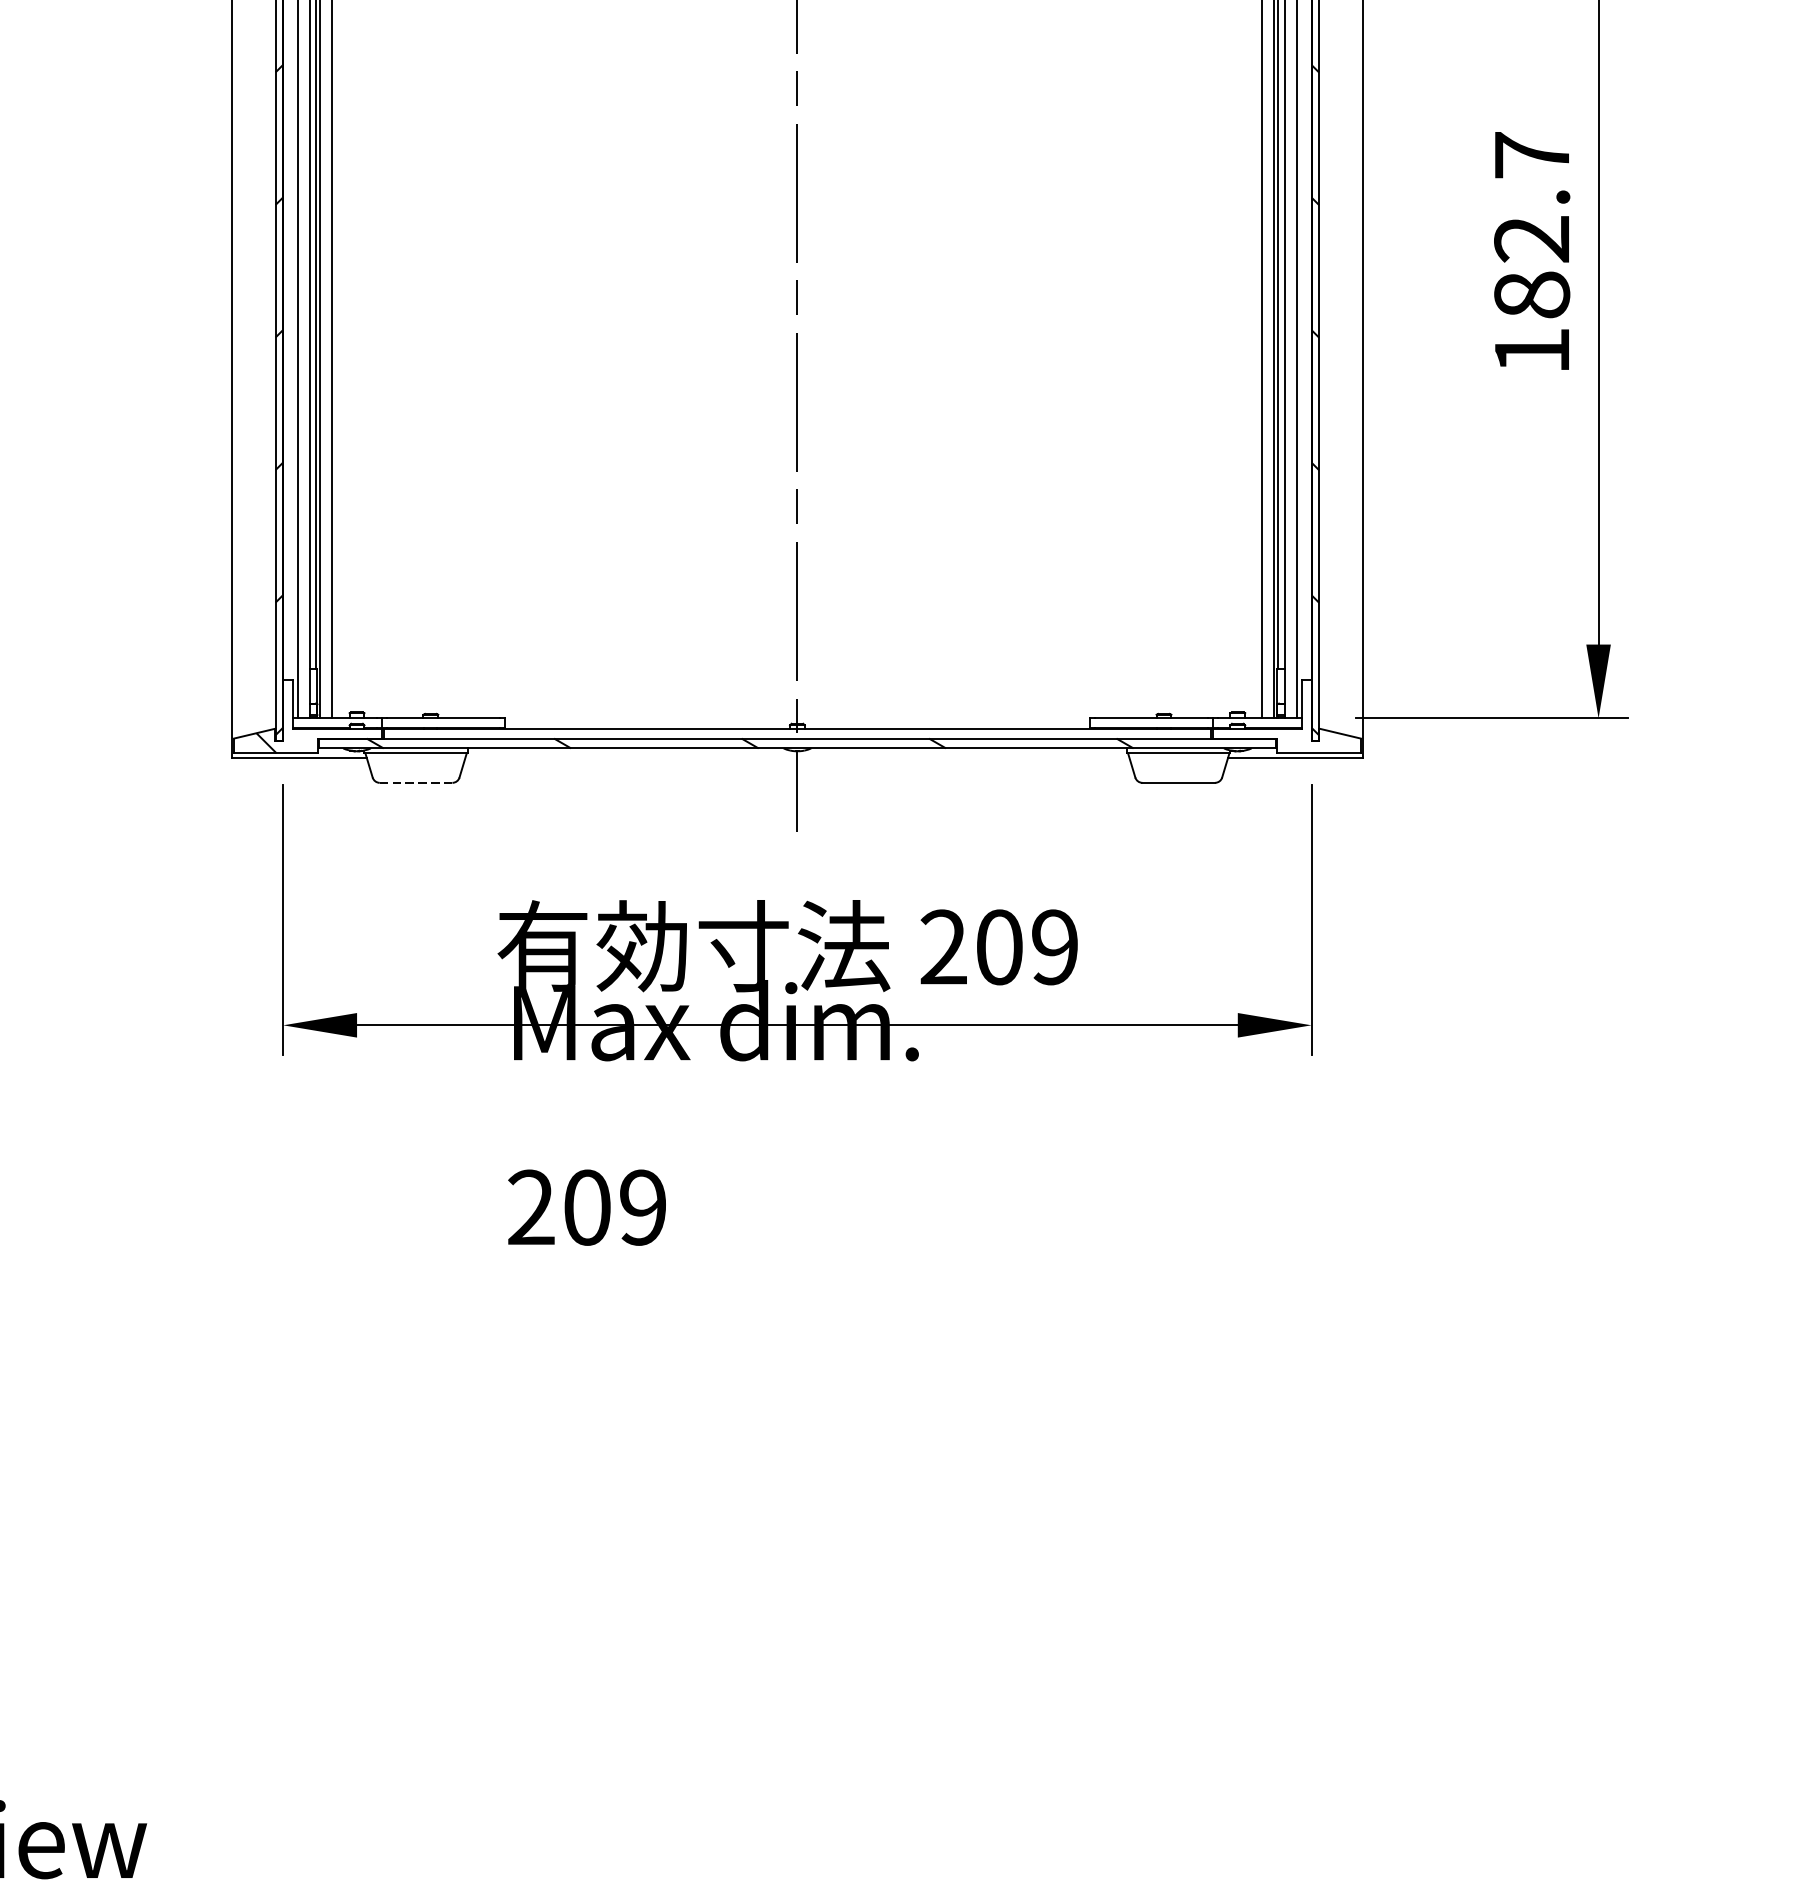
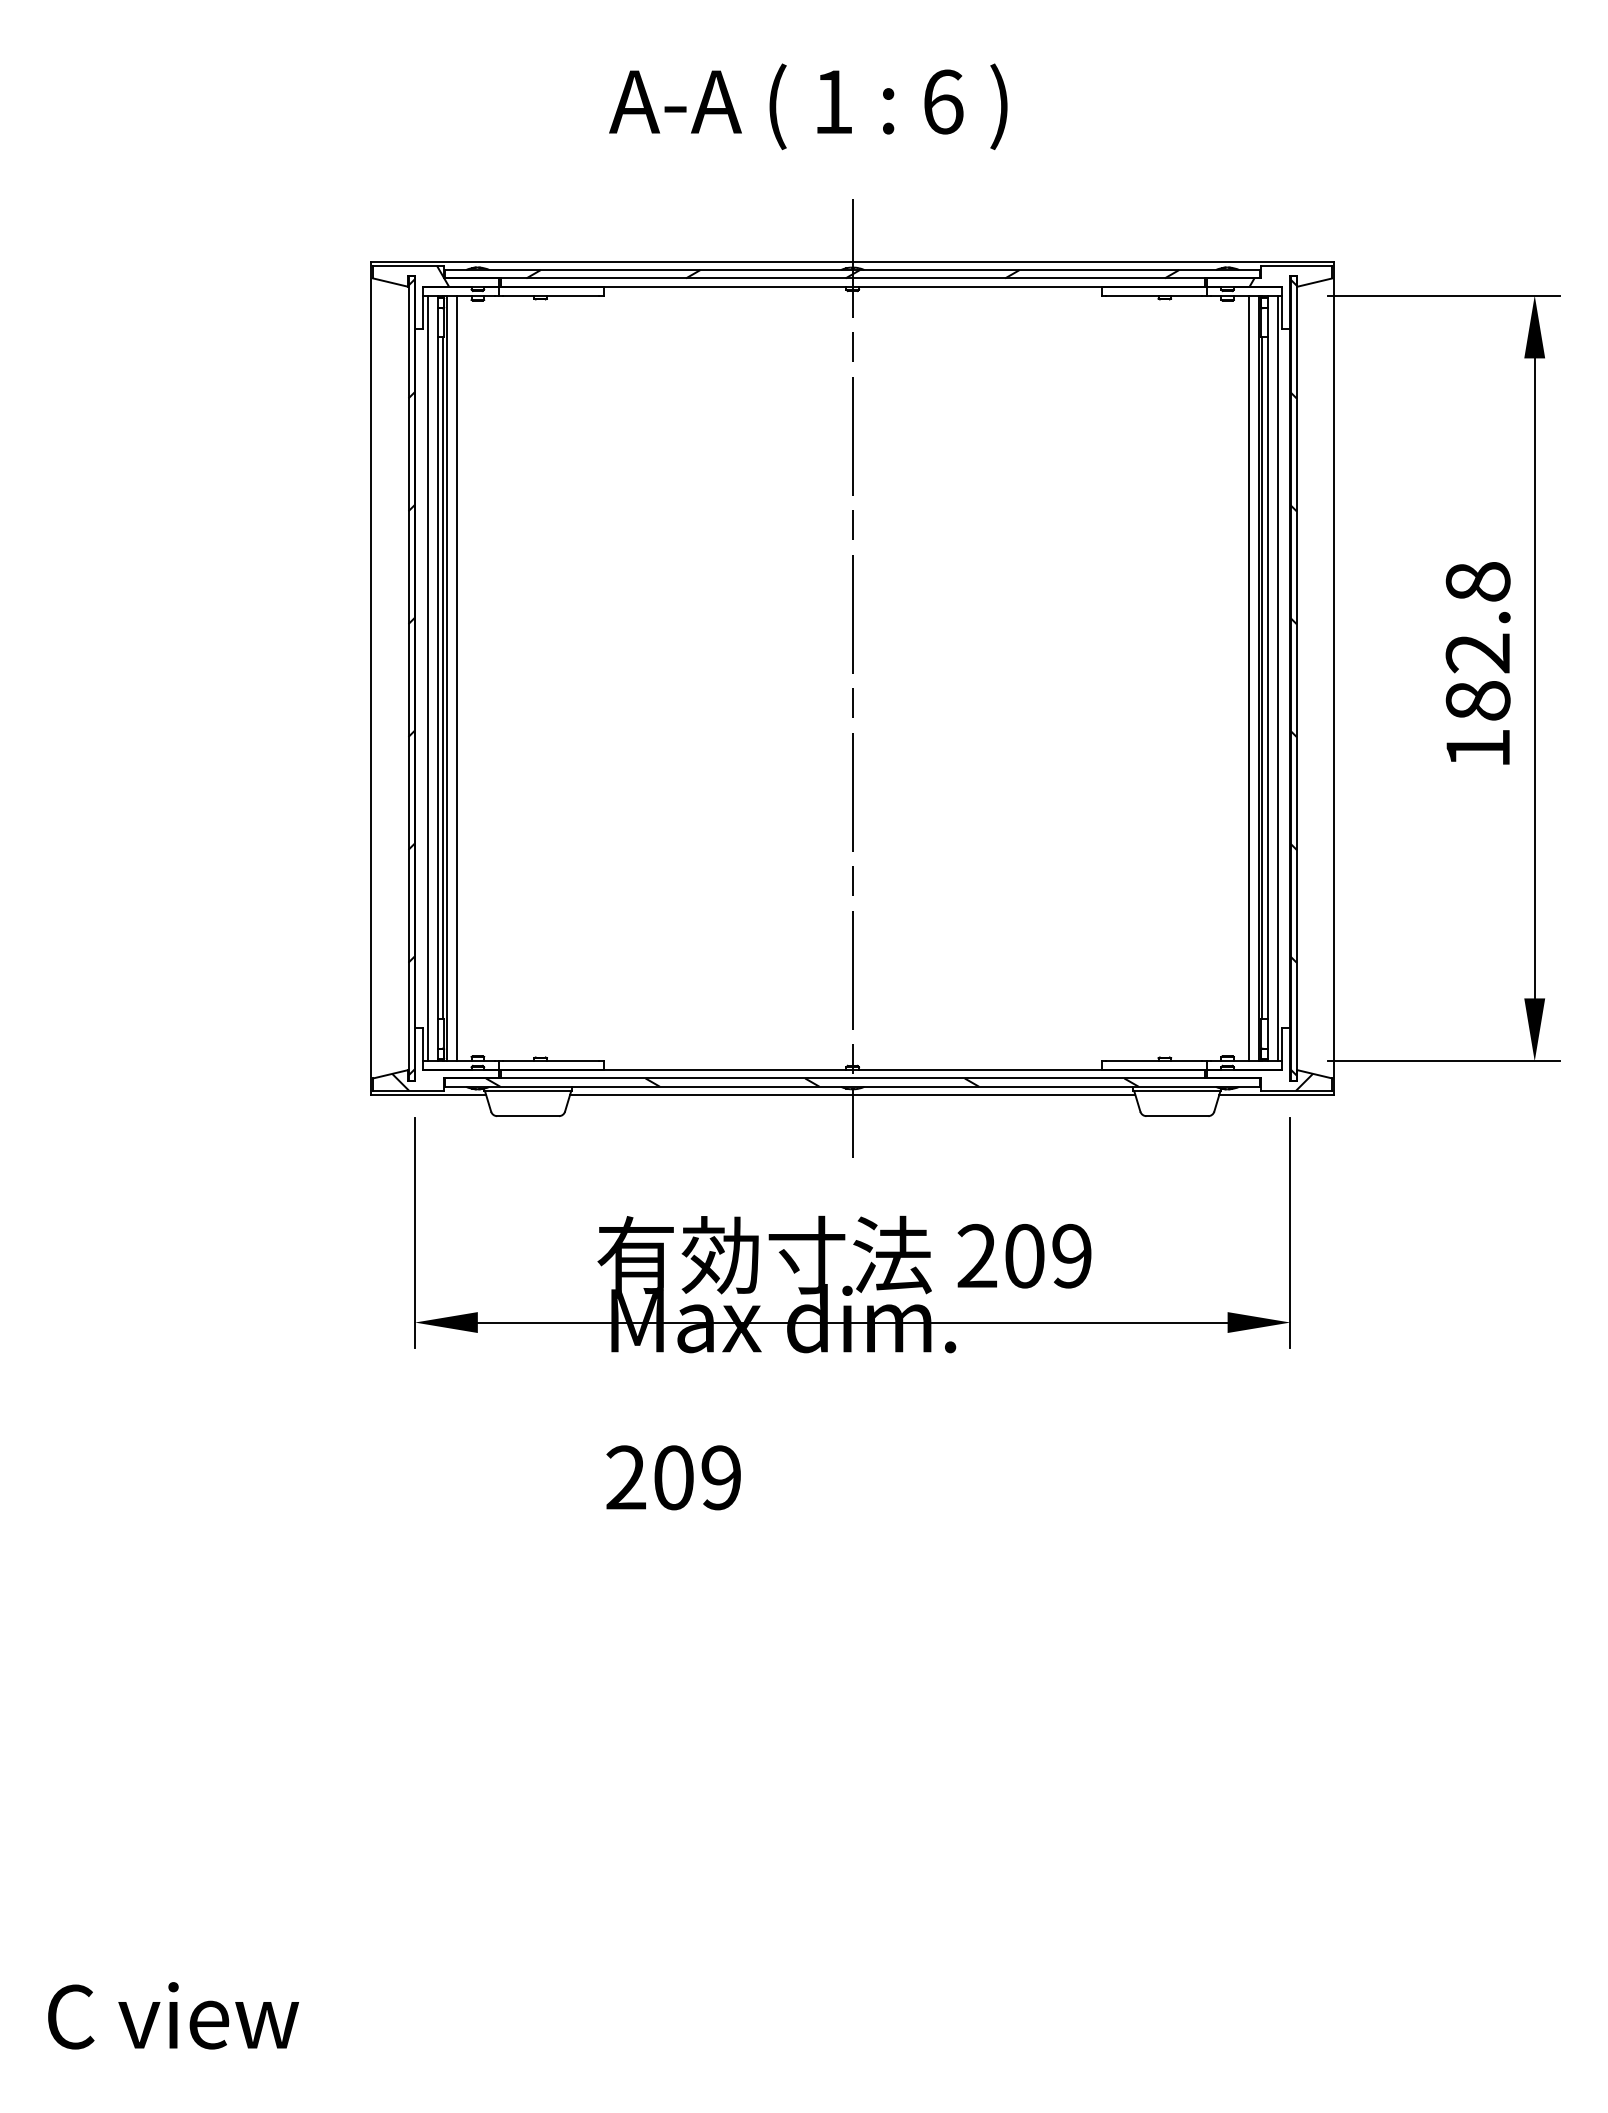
text: (1531, 154) -> (1477, 581), 182.7 -> 182.8
hatch: (1326, 743) -> (1303, 1082), added
line: (797, 758) -> (852, 1095), added
line: (416, 783) -> (528, 1116), dashed -> solid

